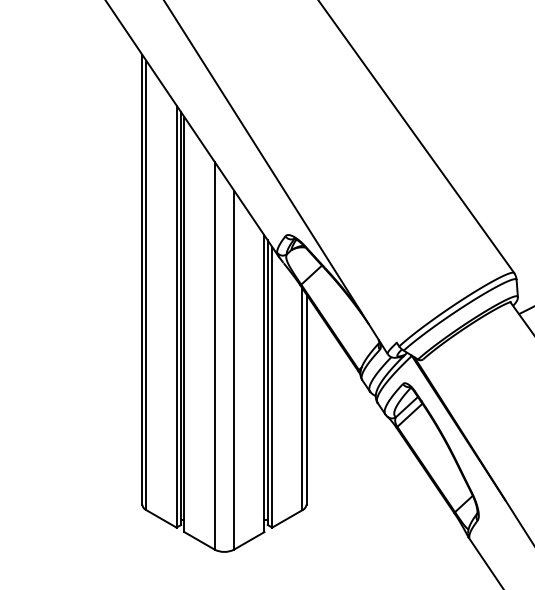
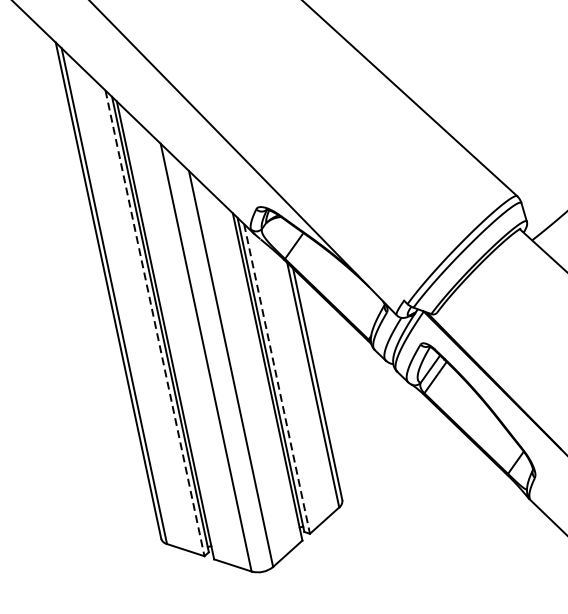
line: (176, 317) -> (155, 324), solid -> dashed
line: (272, 387) -> (277, 379), solid -> dashed

